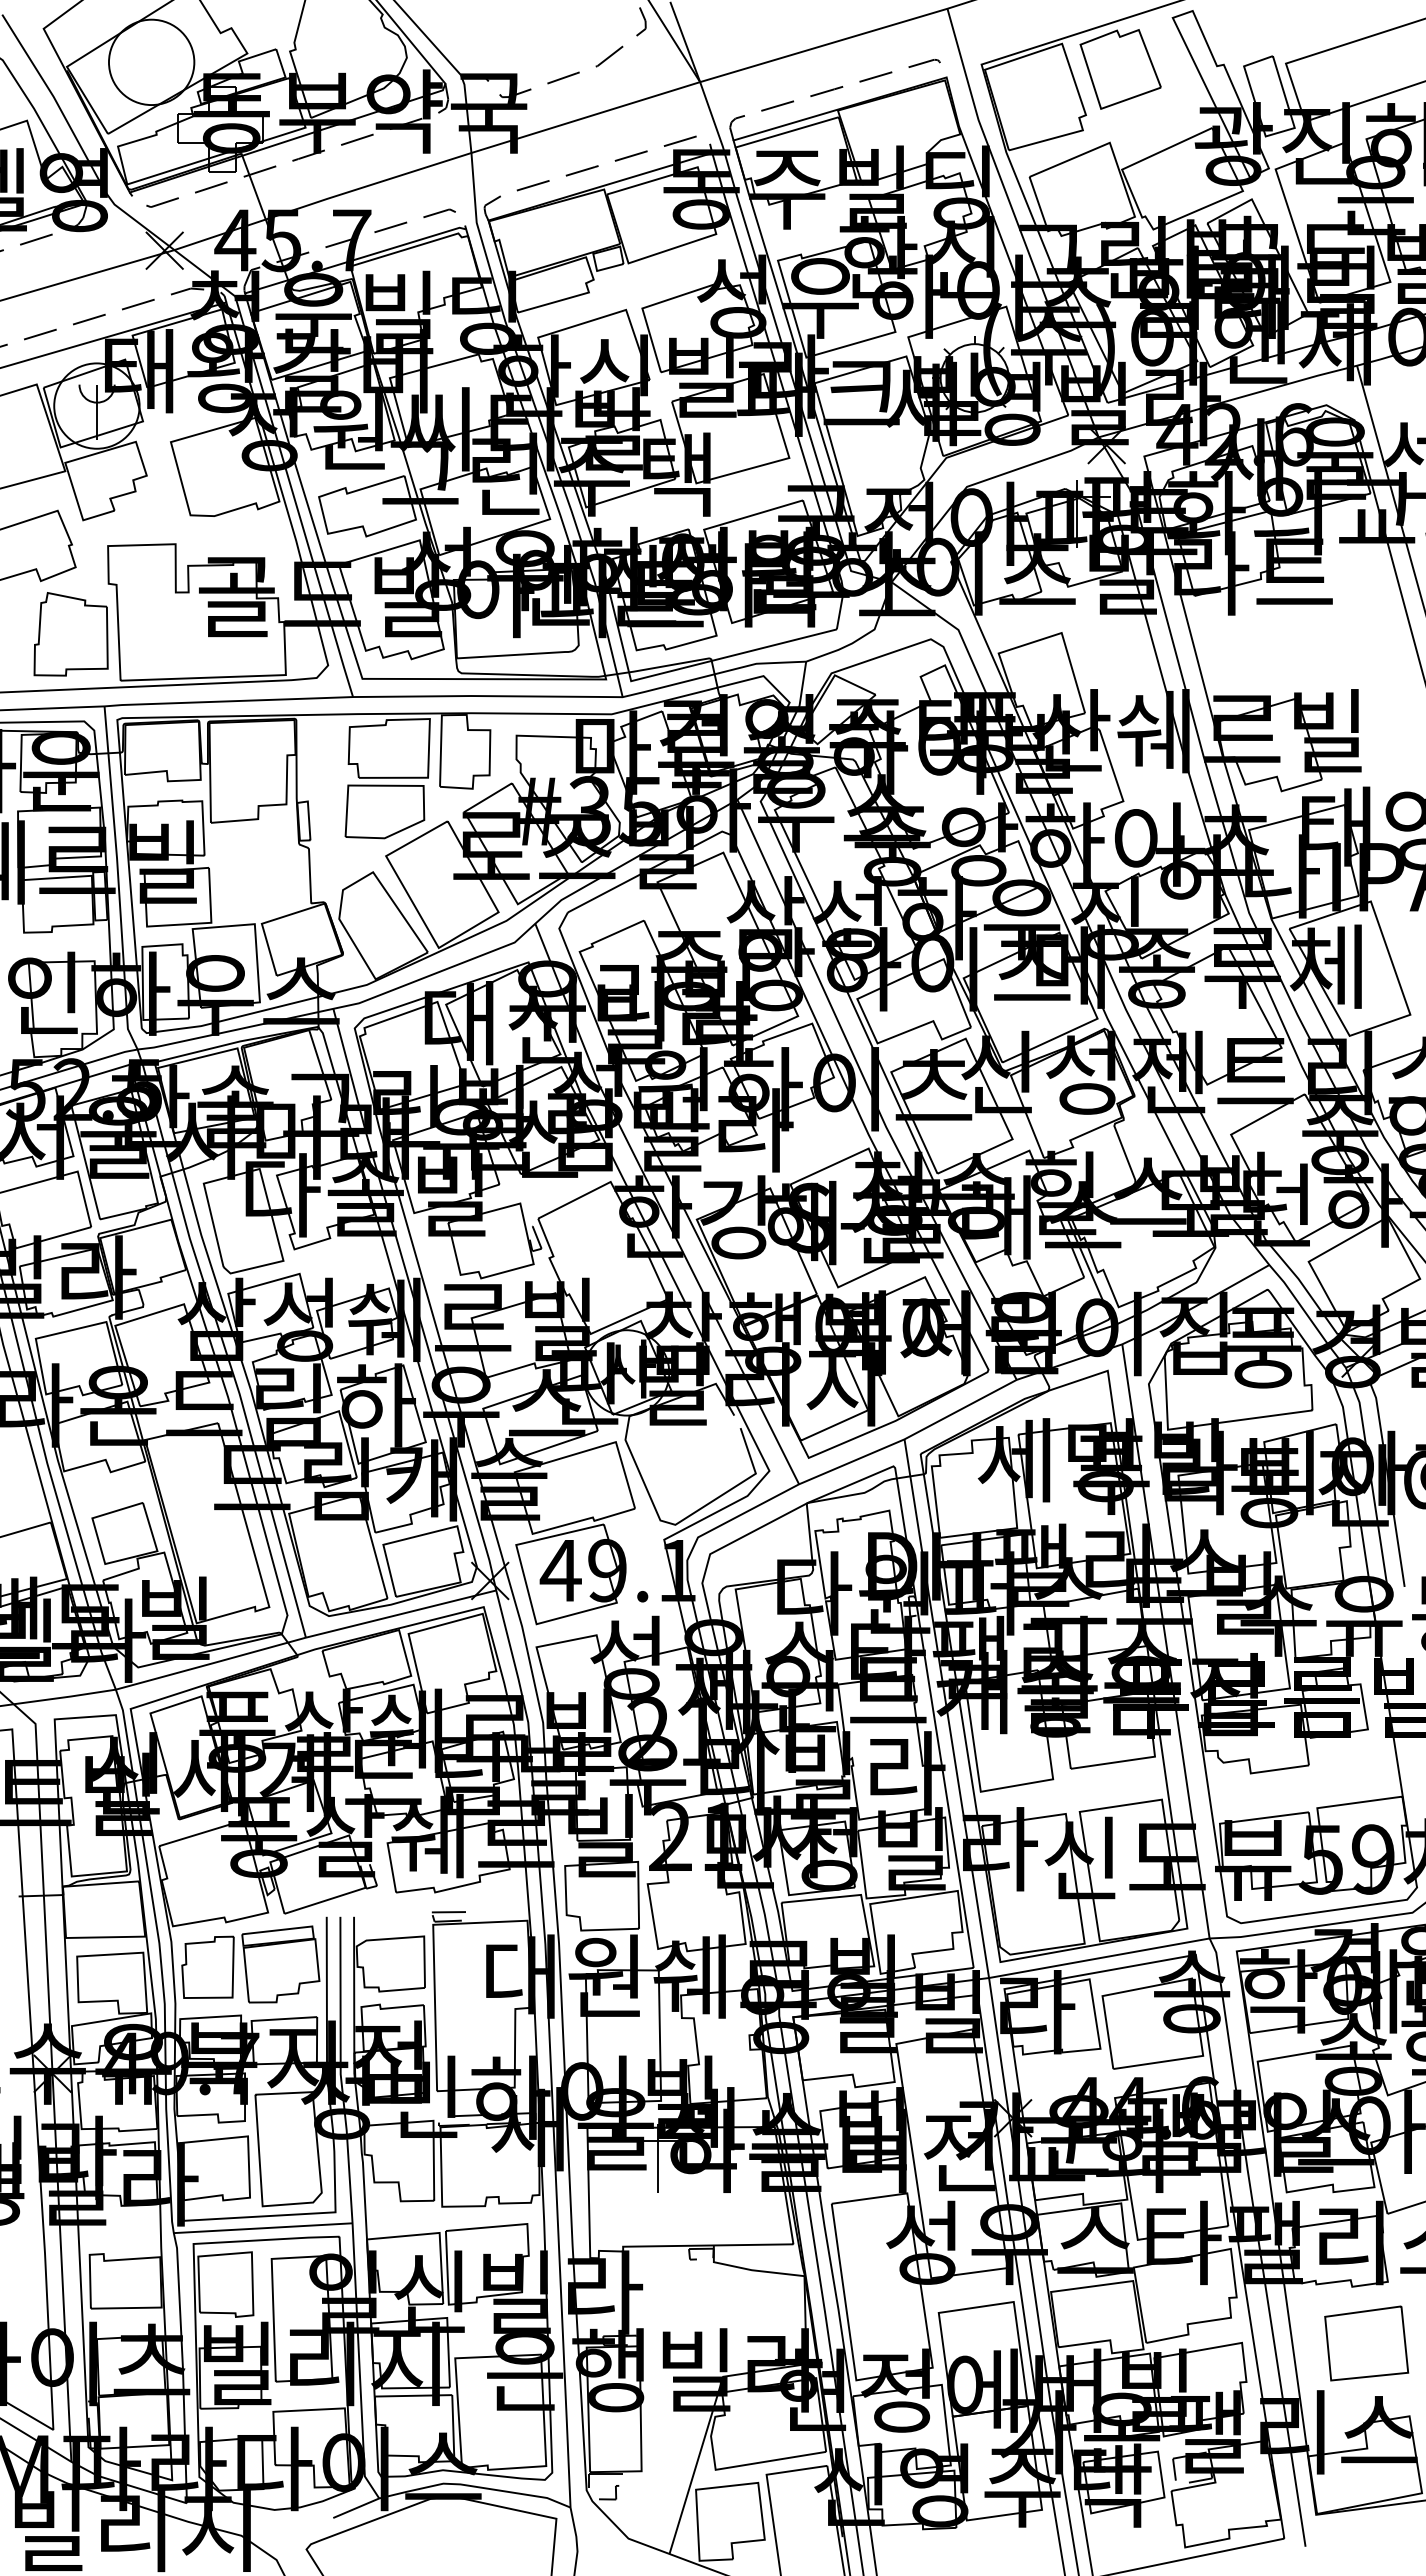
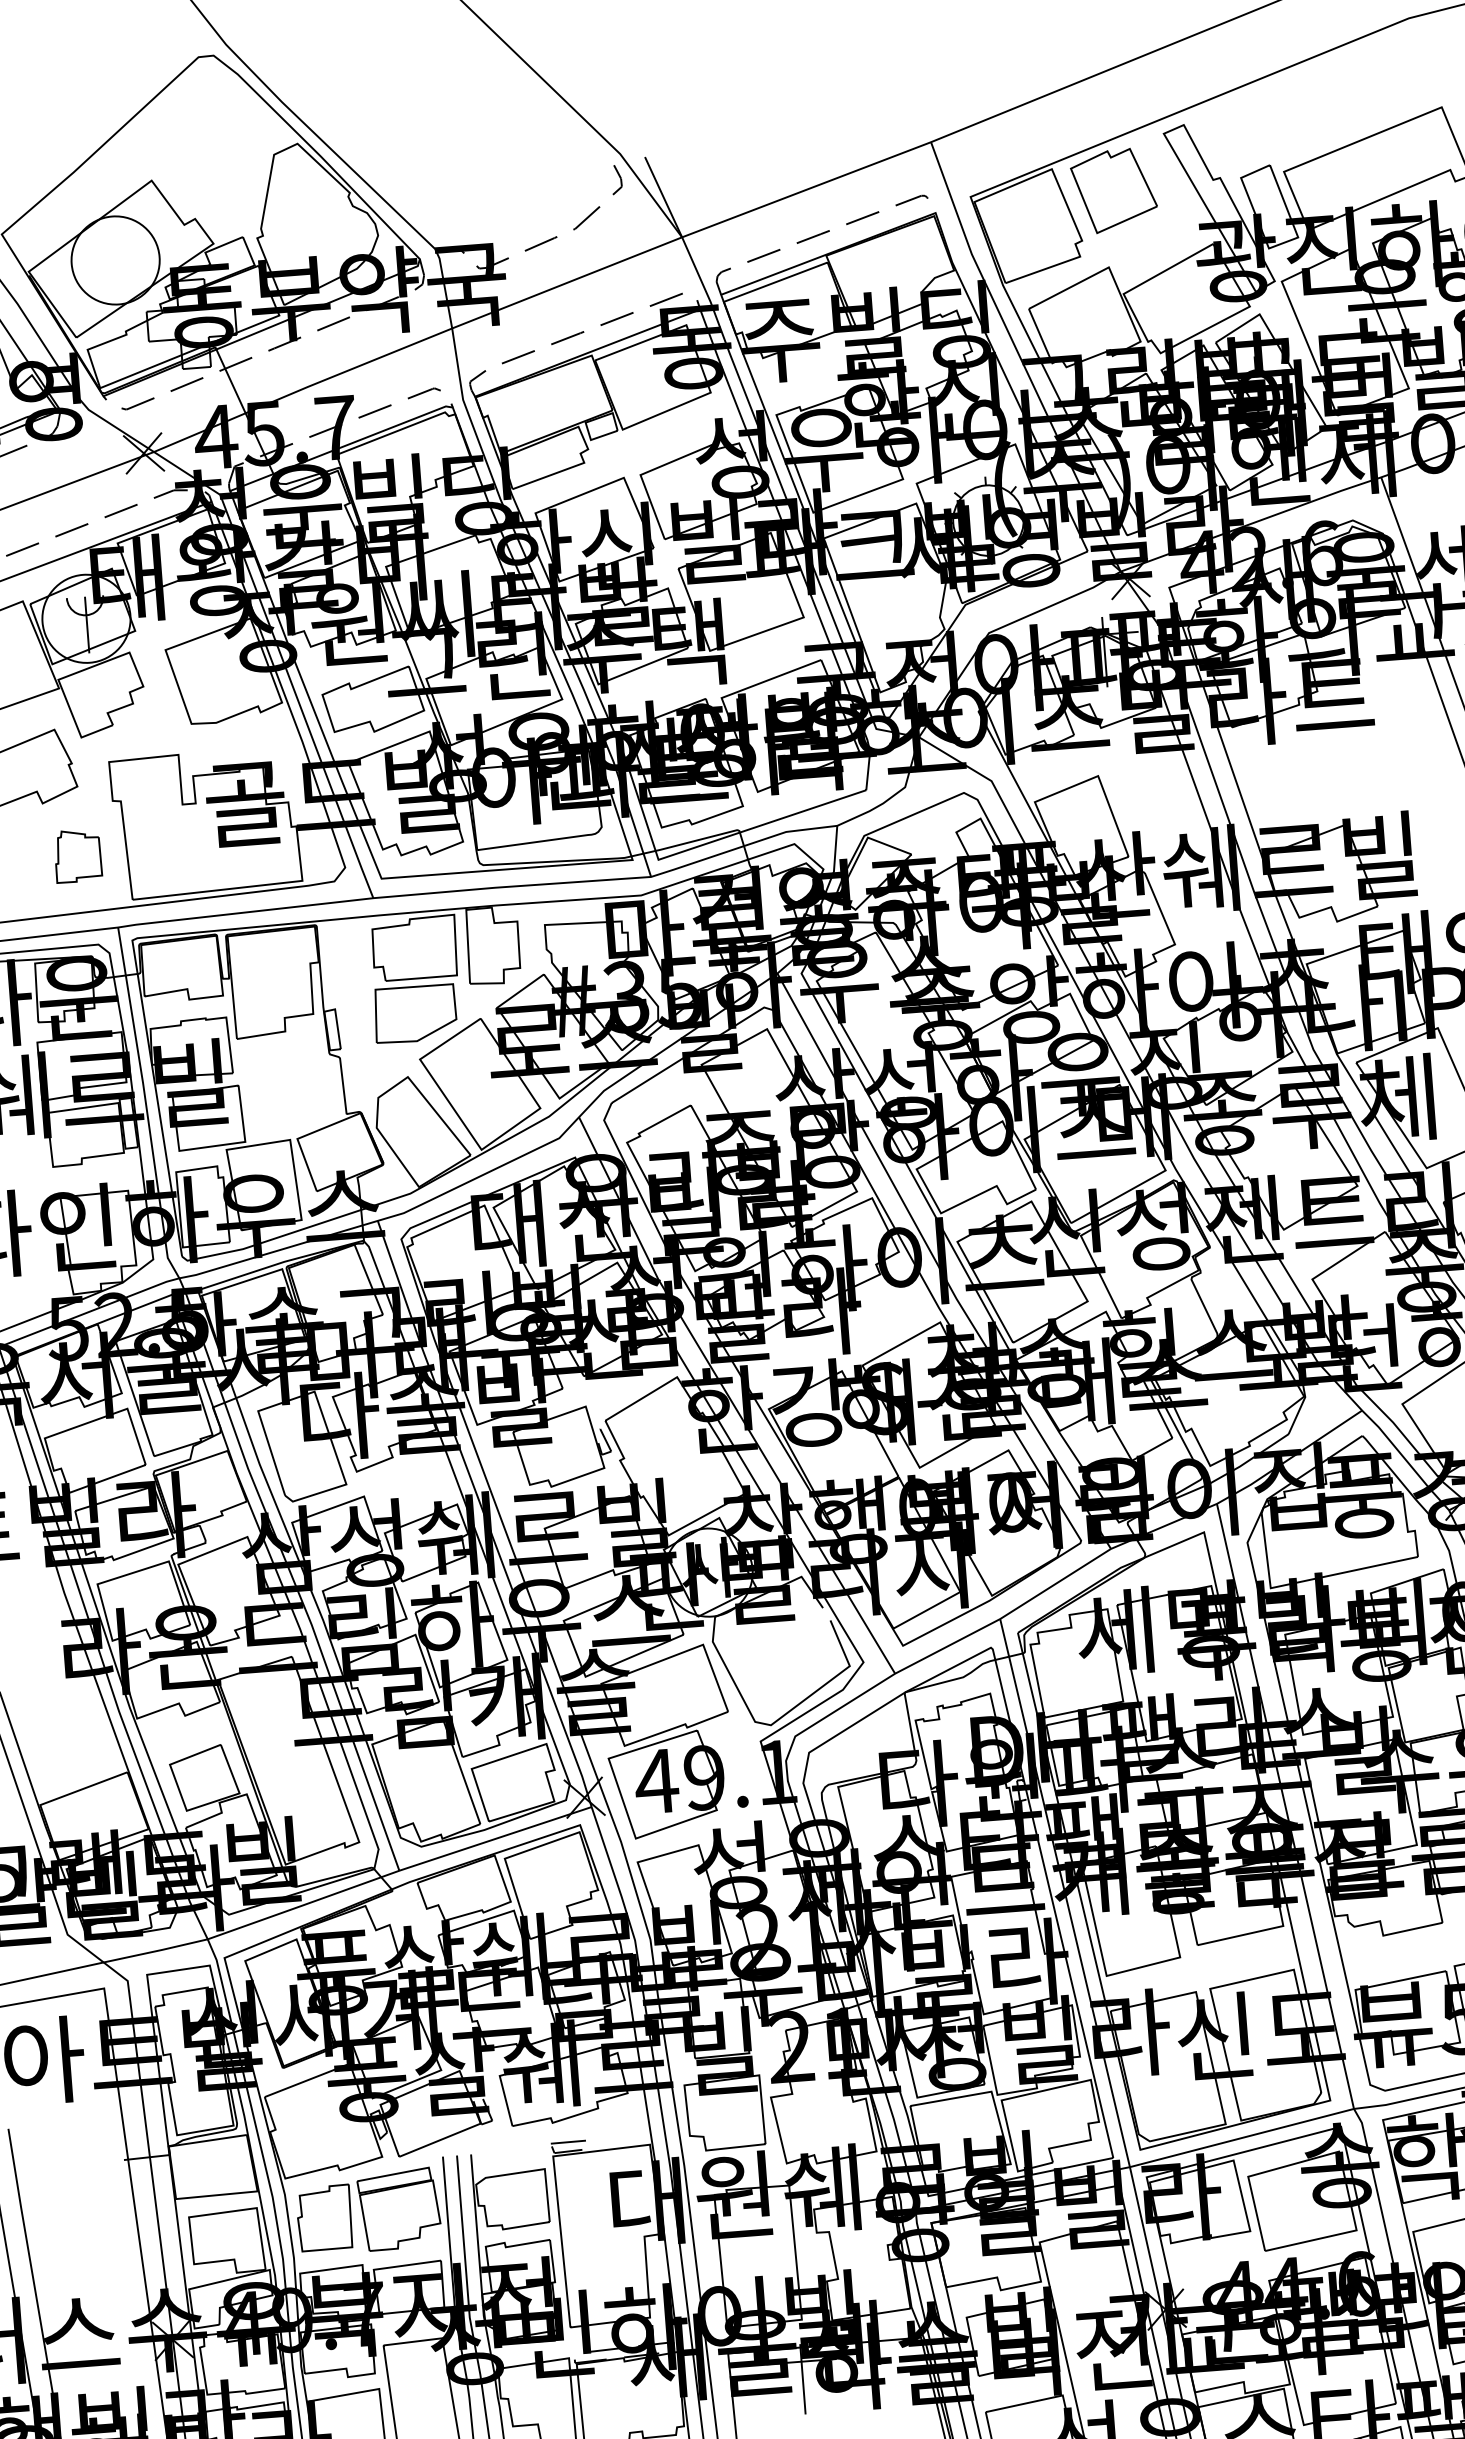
part: (70, 634) -> (77, 856), size x0.6

